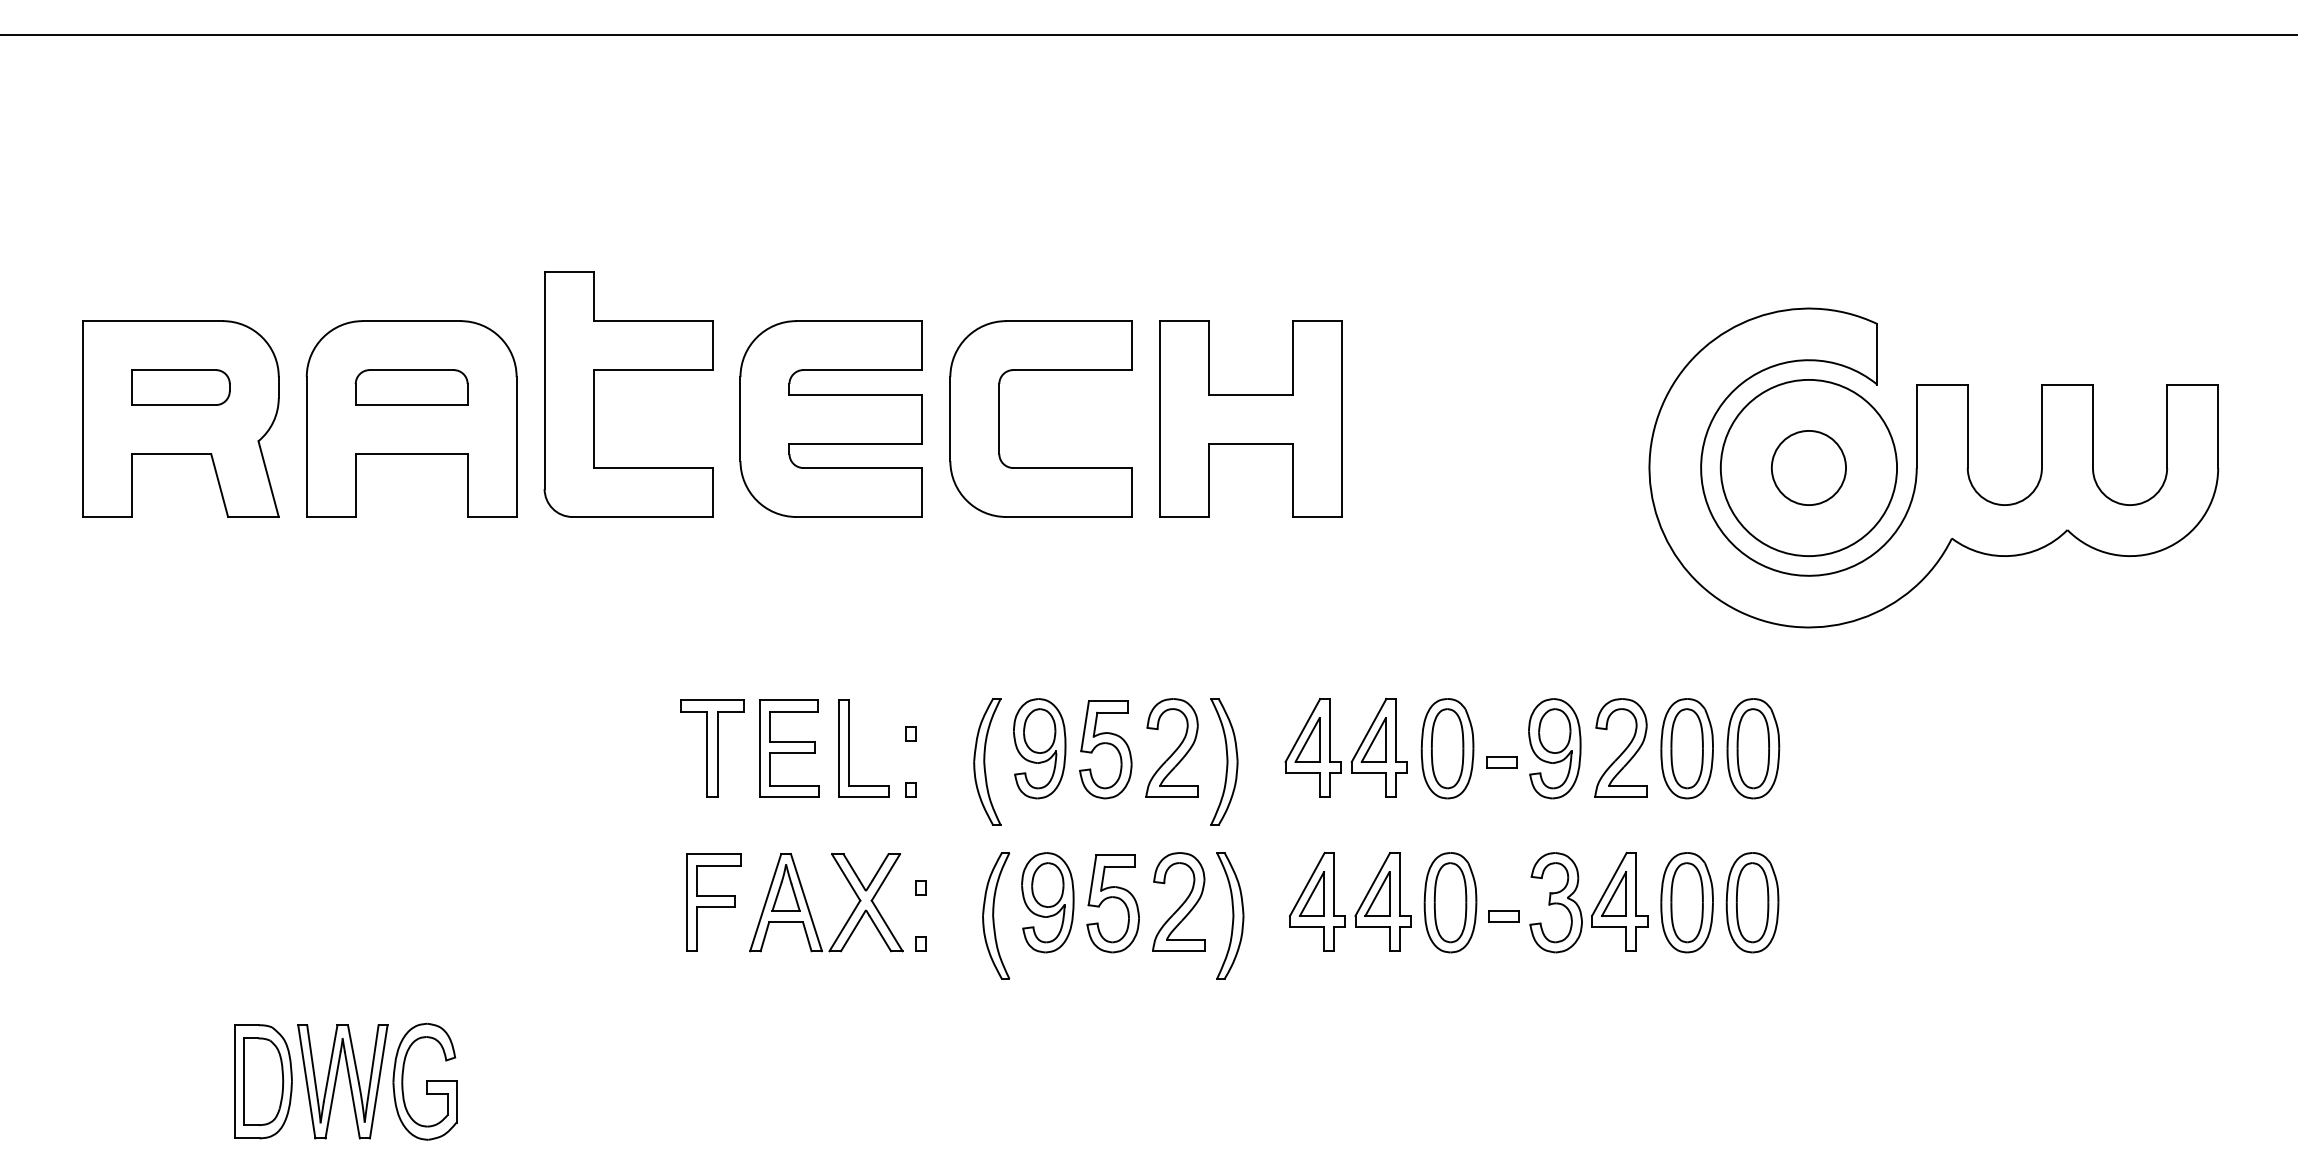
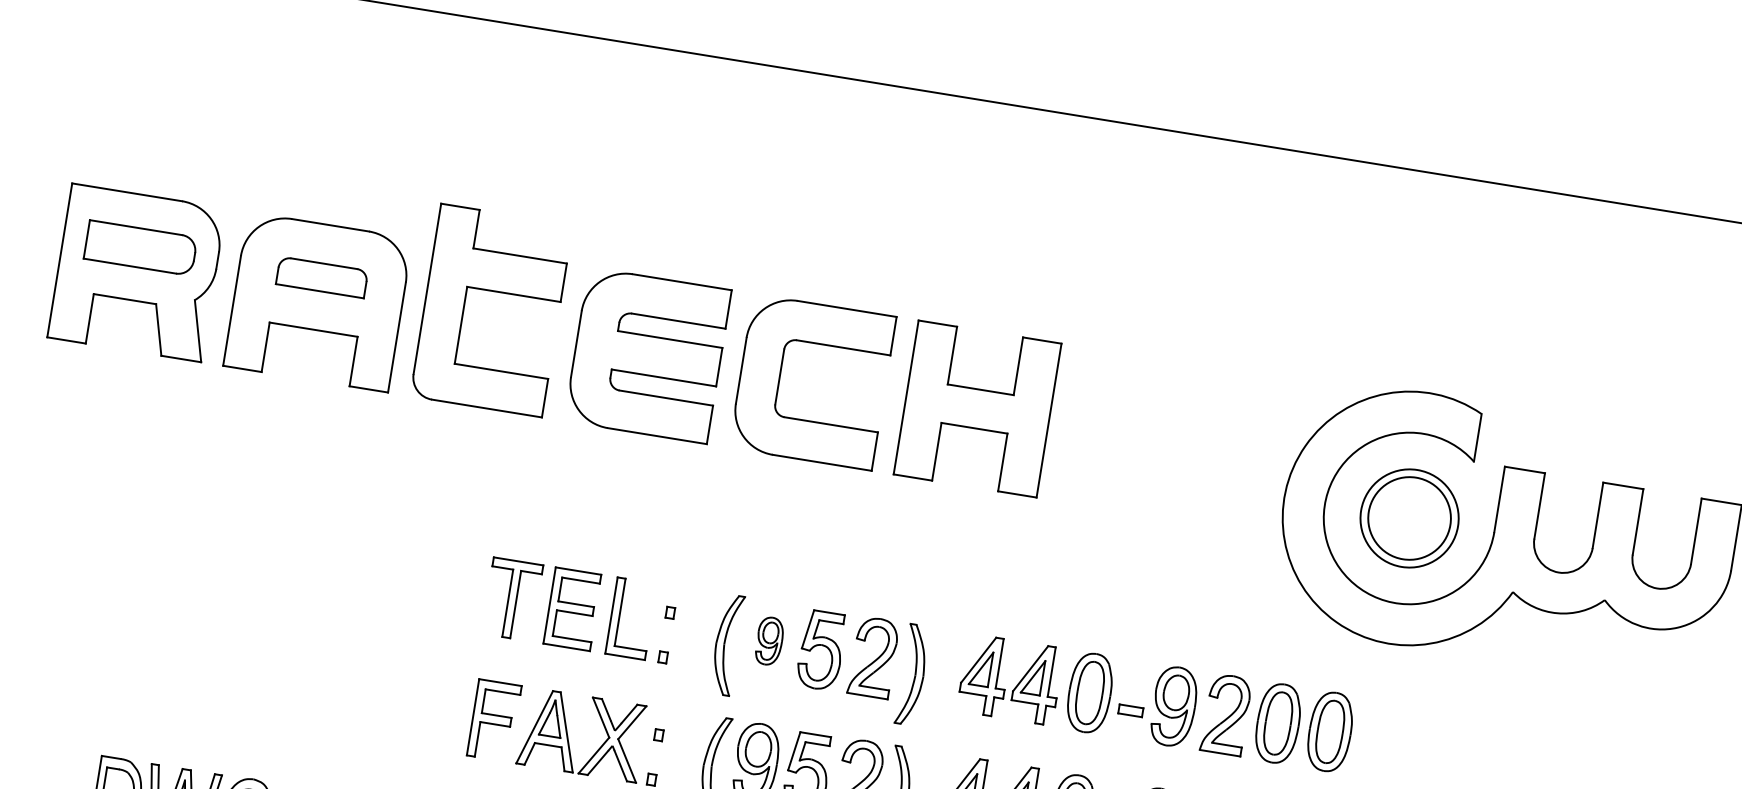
part: (180, 387) -> (140, 248), size x1.4
circle: (1808, 467) -> (1409, 518), size x0.7
circle: (1808, 467) -> (1409, 518), size x1.4
part: (1039, 748) -> (769, 640), size x0.6

